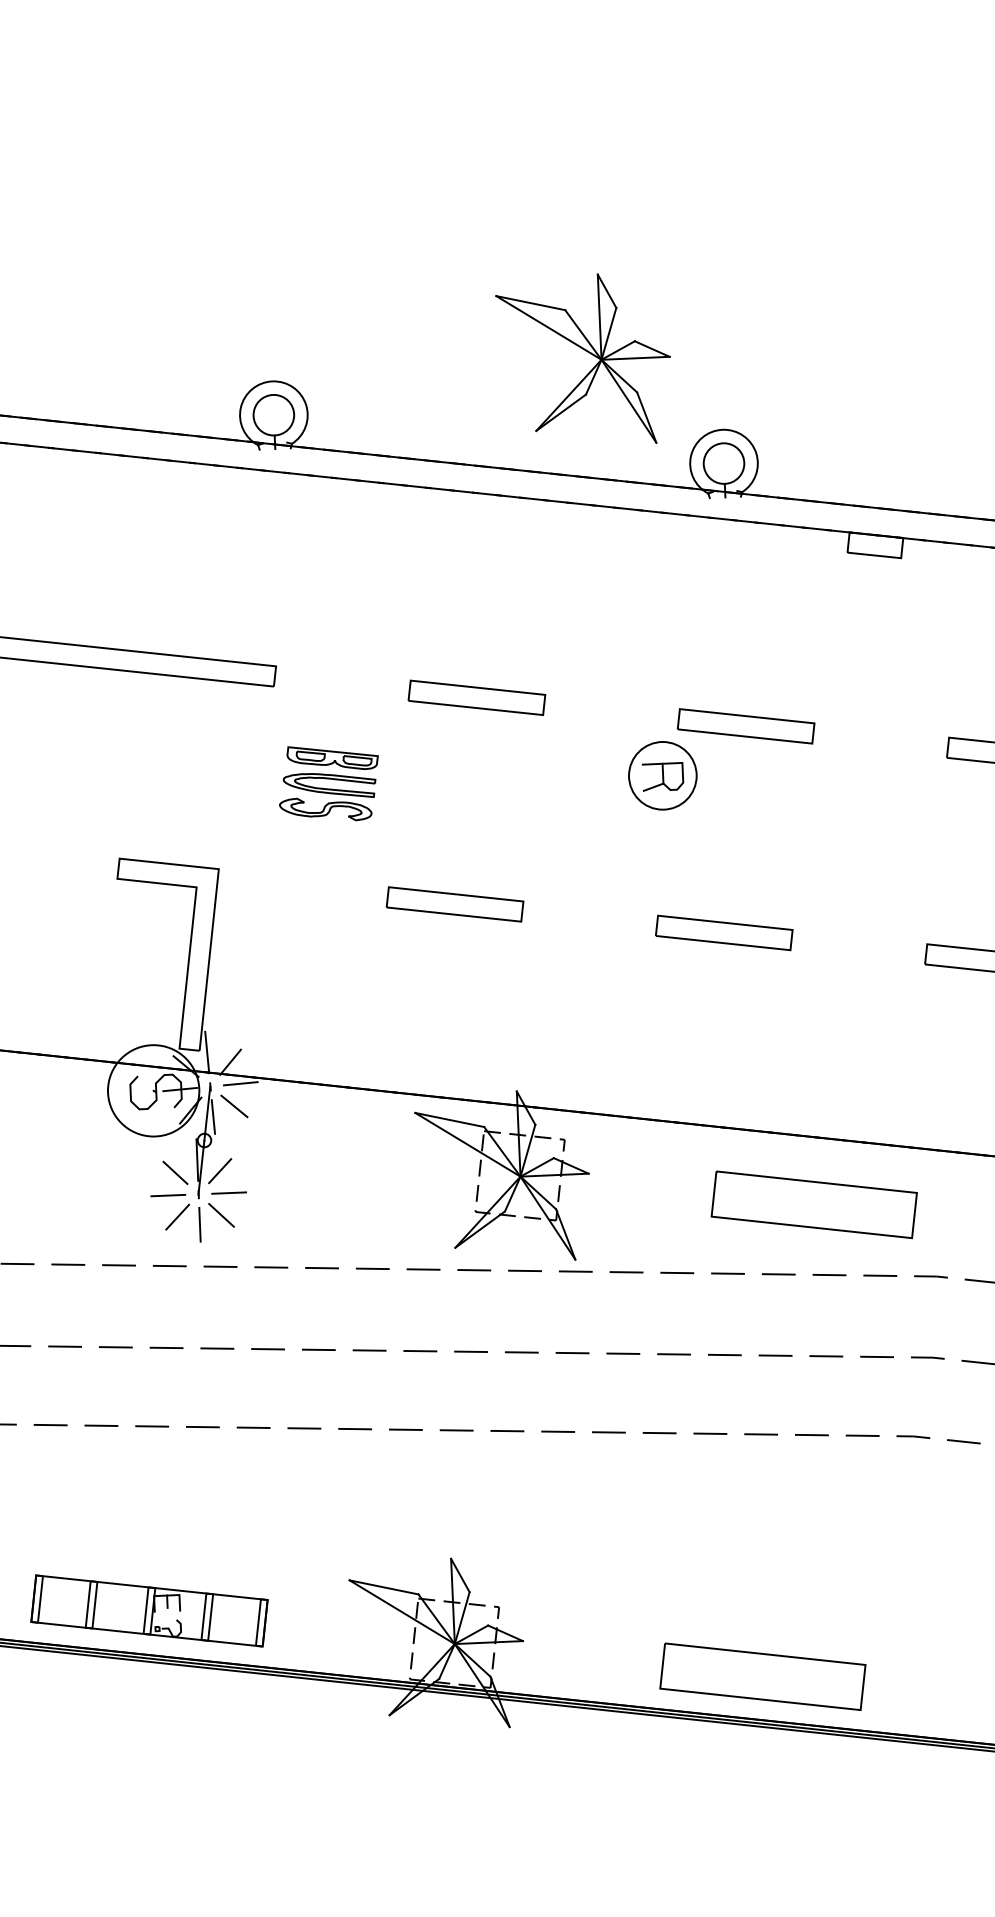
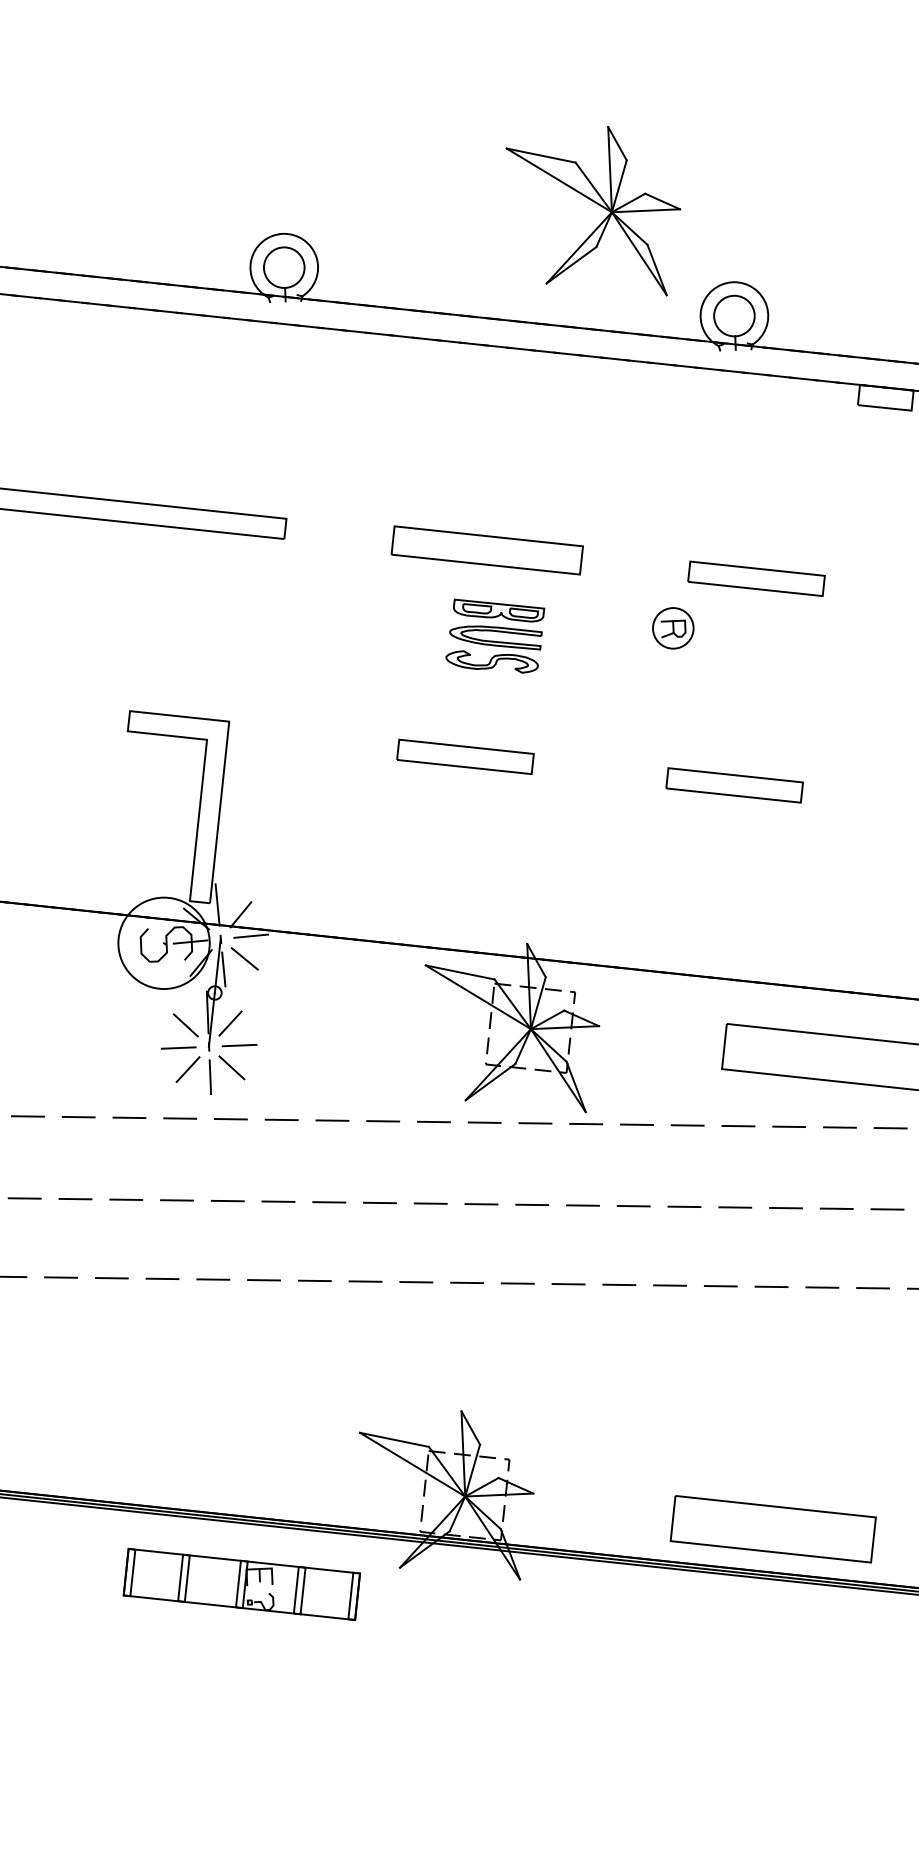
part: (476, 697) -> (486, 549), size x1.4
part: (662, 775) -> (672, 627), size x0.6
part: (328, 783) -> (494, 635), moved
part: (149, 1610) -> (241, 1583), moved

